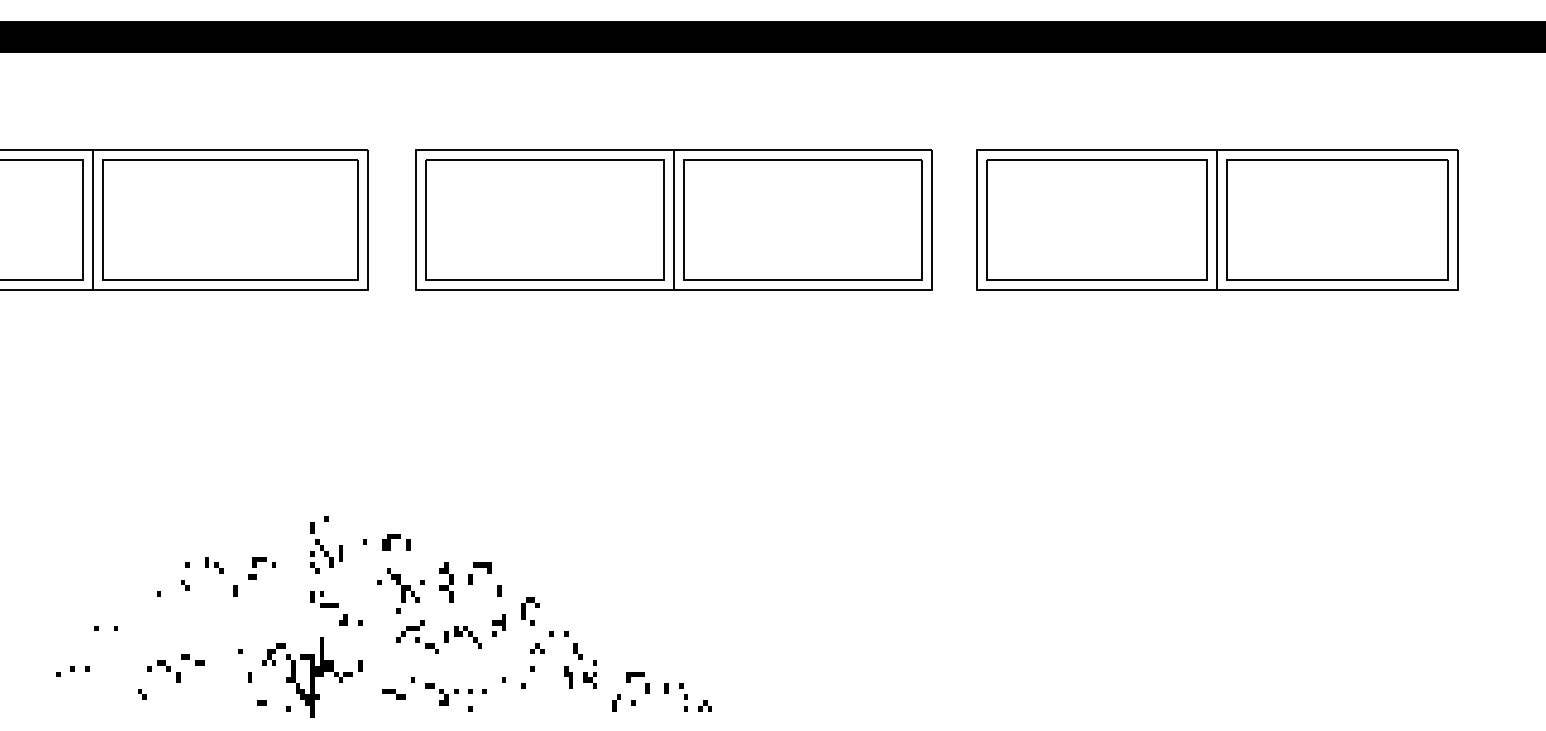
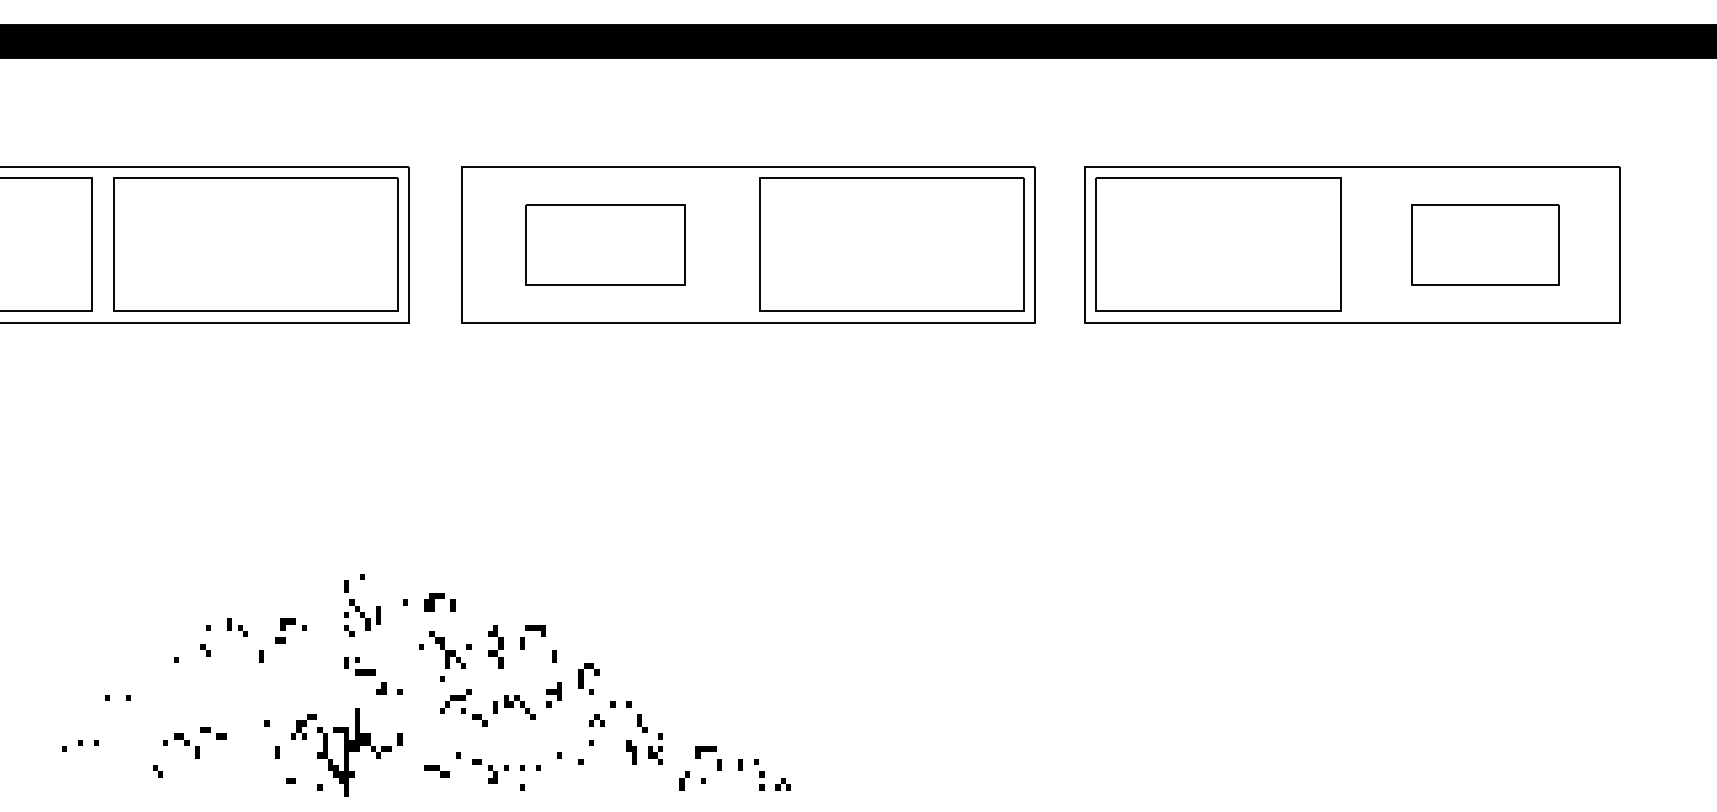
line: (92, 220) -> (102, 244), removed
part: (545, 220) -> (605, 244), size x0.6
line: (673, 220) -> (748, 244), removed
line: (1217, 220) -> (1352, 244), removed
part: (1337, 220) -> (1485, 244), size x0.6

